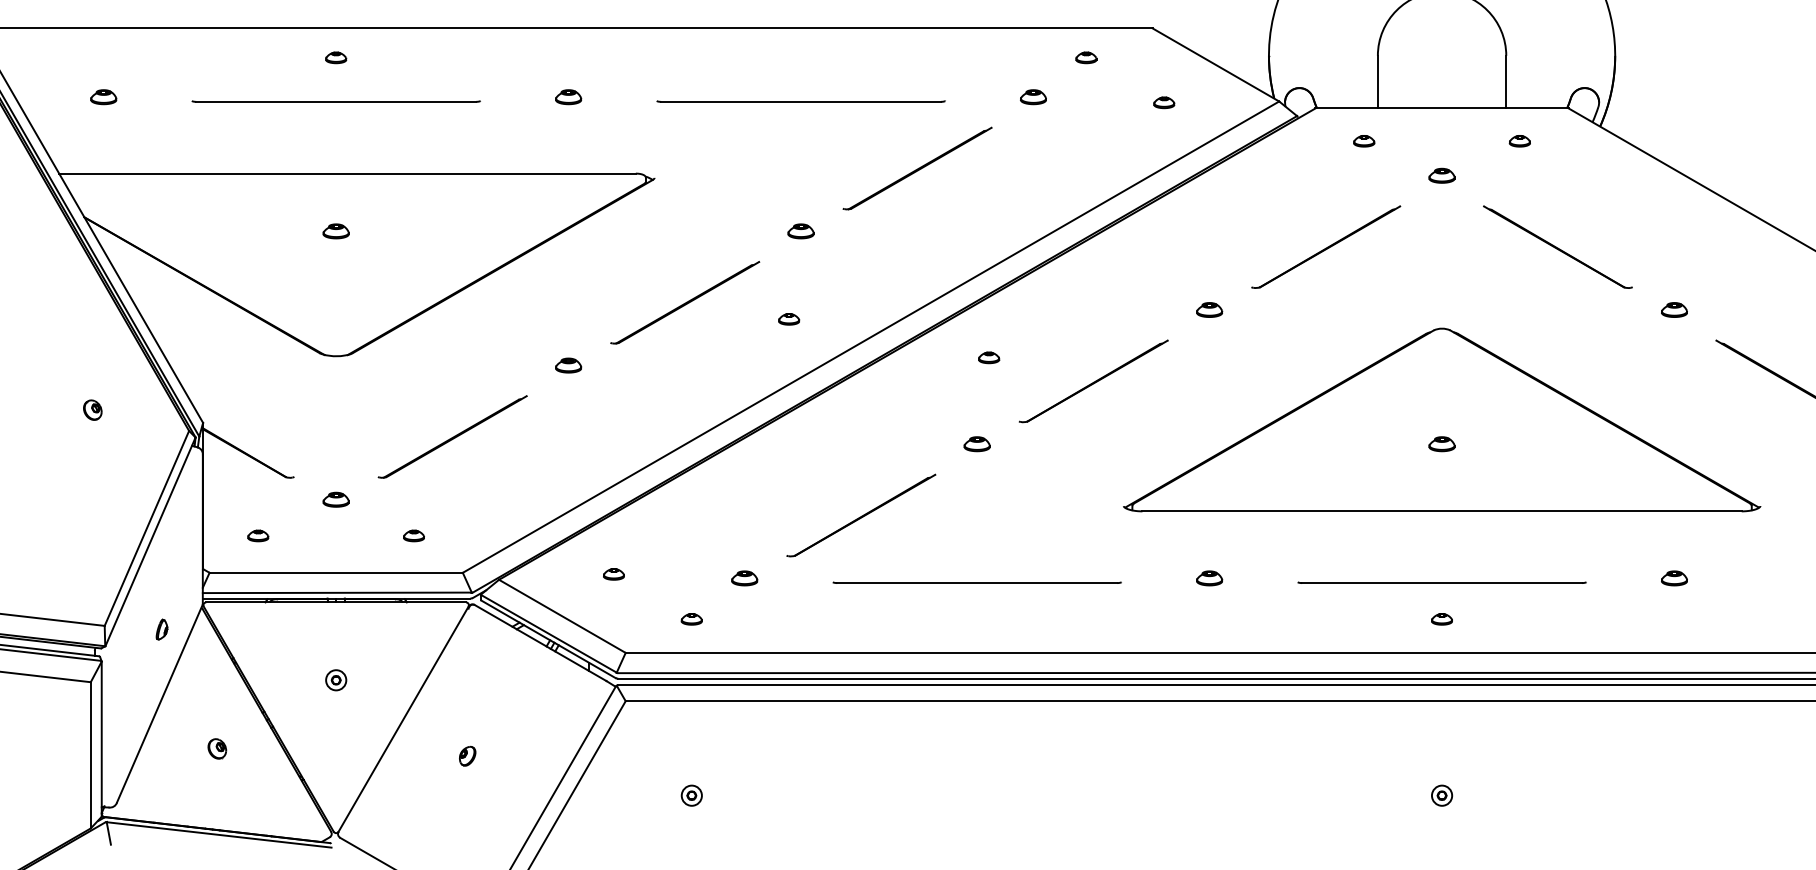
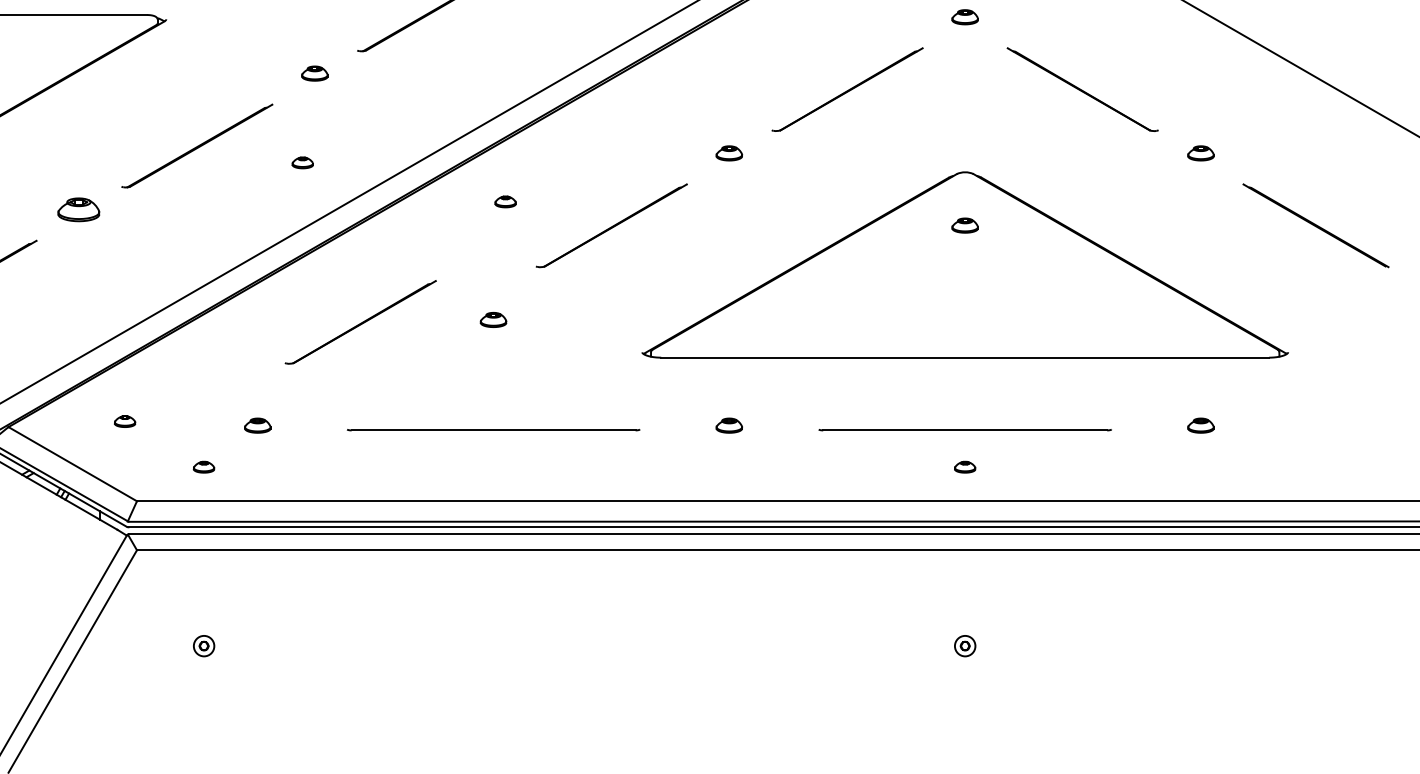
part: (568, 365) -> (78, 209), size x1.6
part: (976, 444) -> (492, 320), moved
part: (1441, 444) -> (964, 225), moved
part: (861, 515) -> (360, 322), moved

